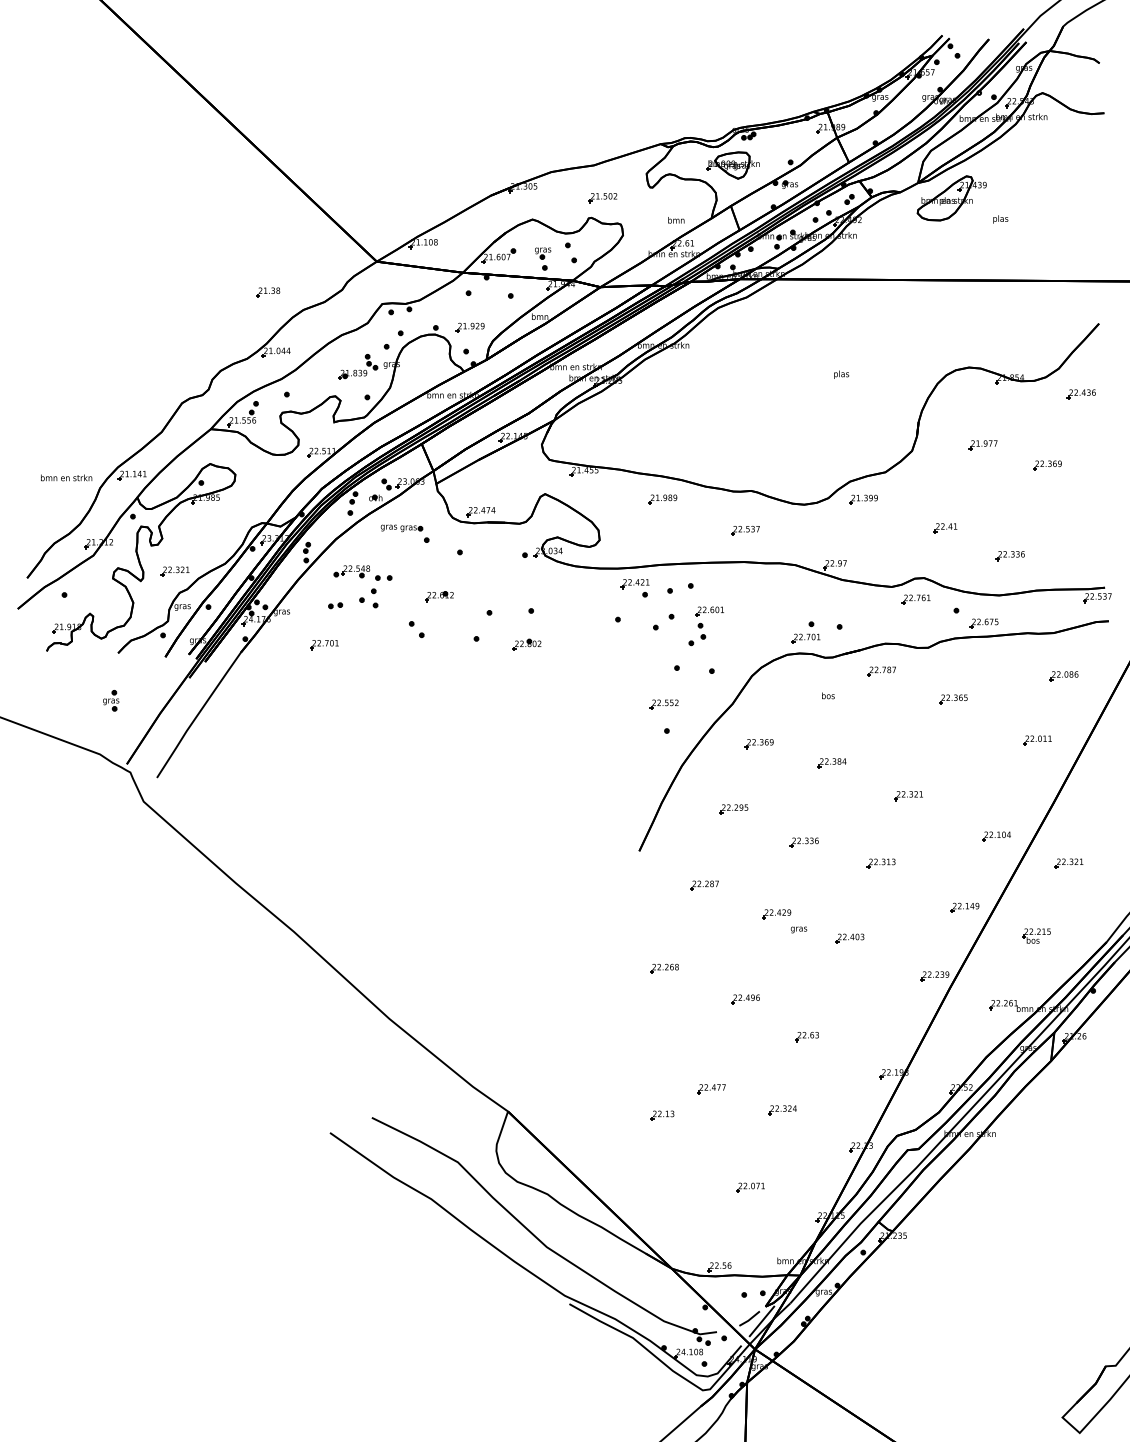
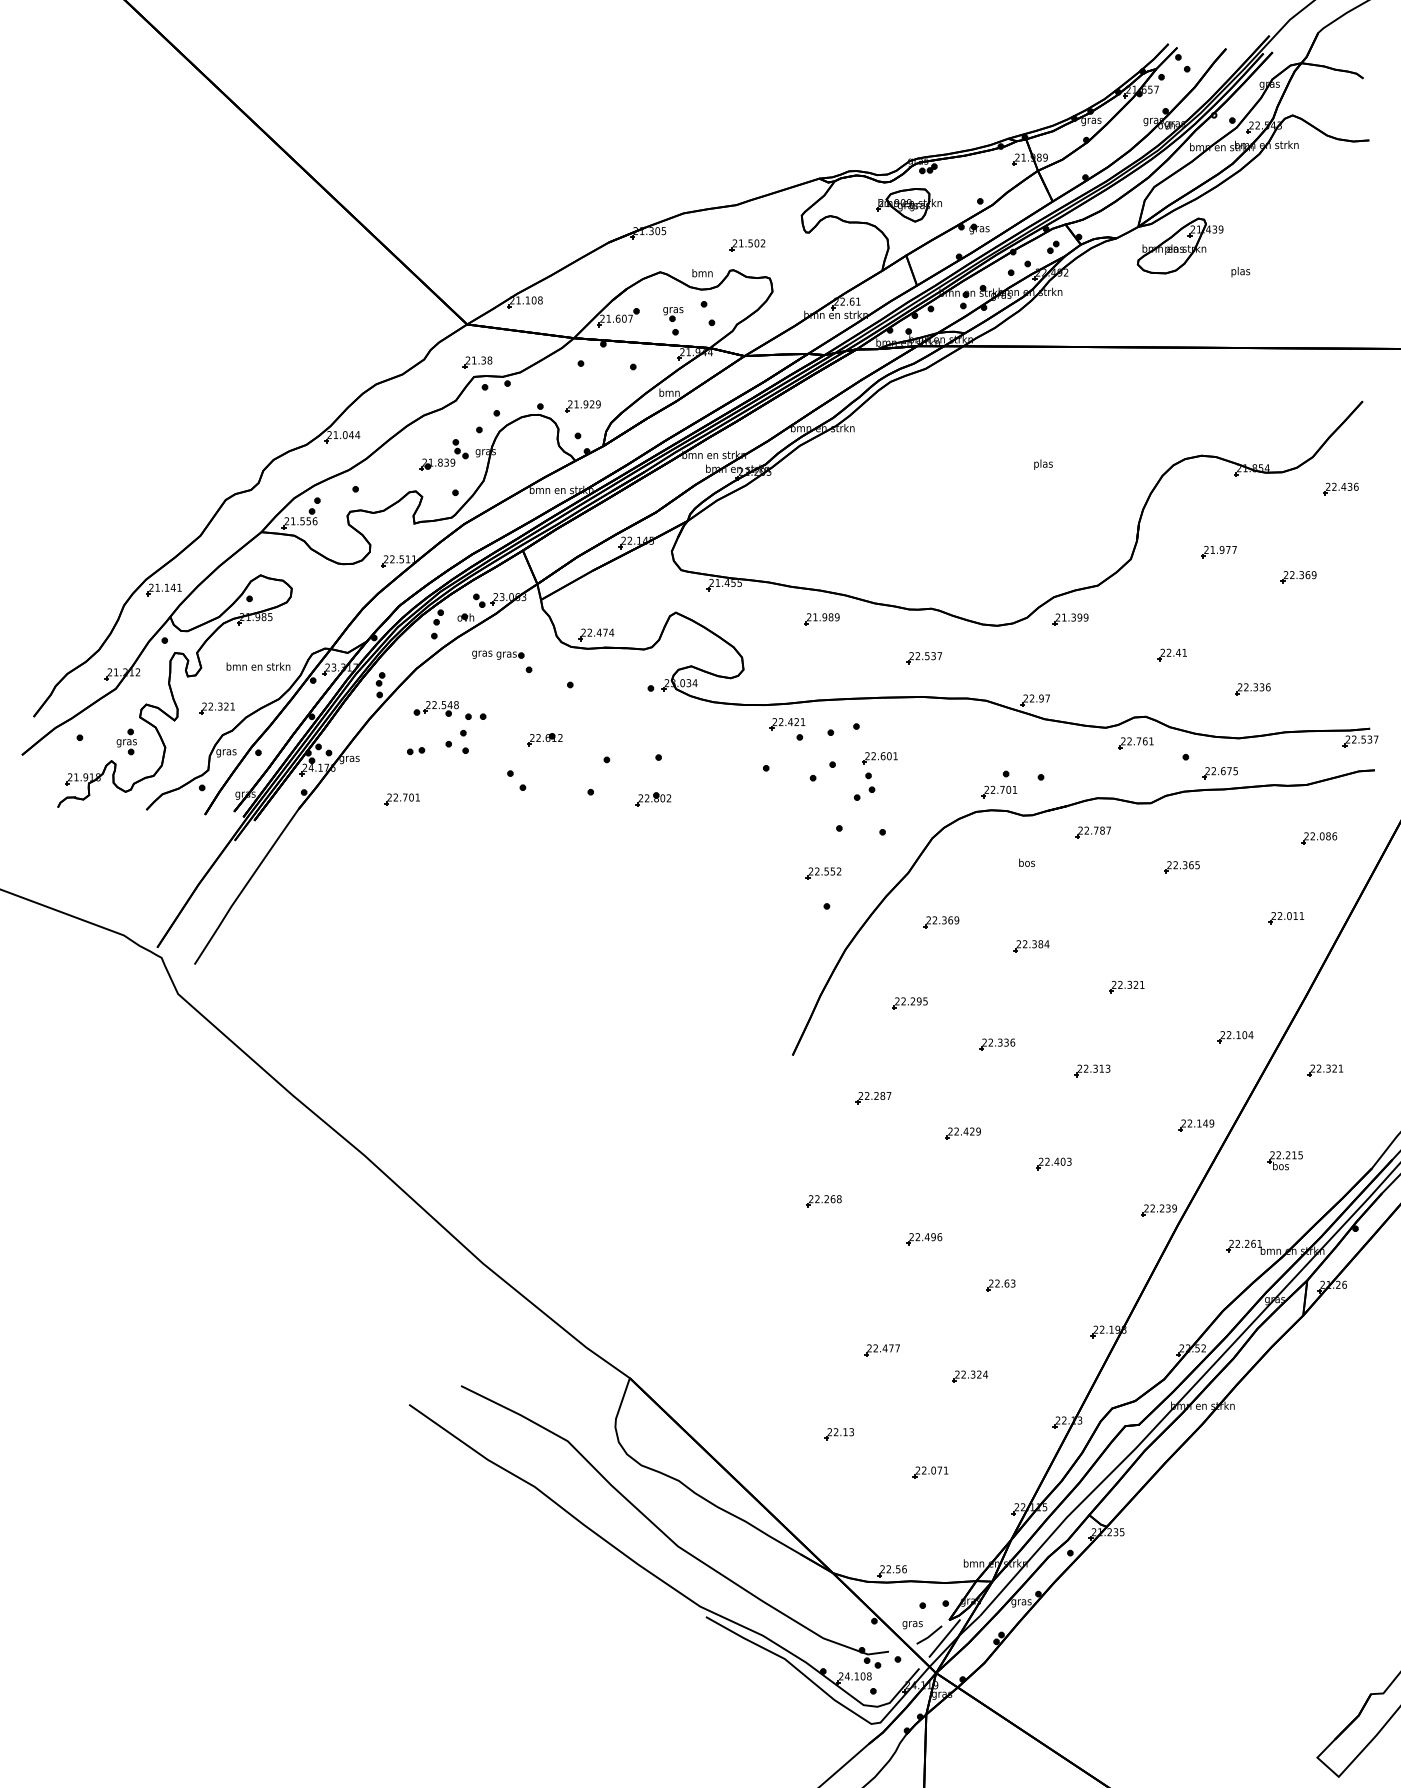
text: (676, 220) -> (702, 273), moved
part: (268, 292) -> (477, 362), moved
text: (66, 477) -> (258, 666), moved
part: (110, 700) -> (126, 741), moved
text: (798, 930) -> (912, 1625), moved
part: (661, 1115) -> (838, 1434), moved

